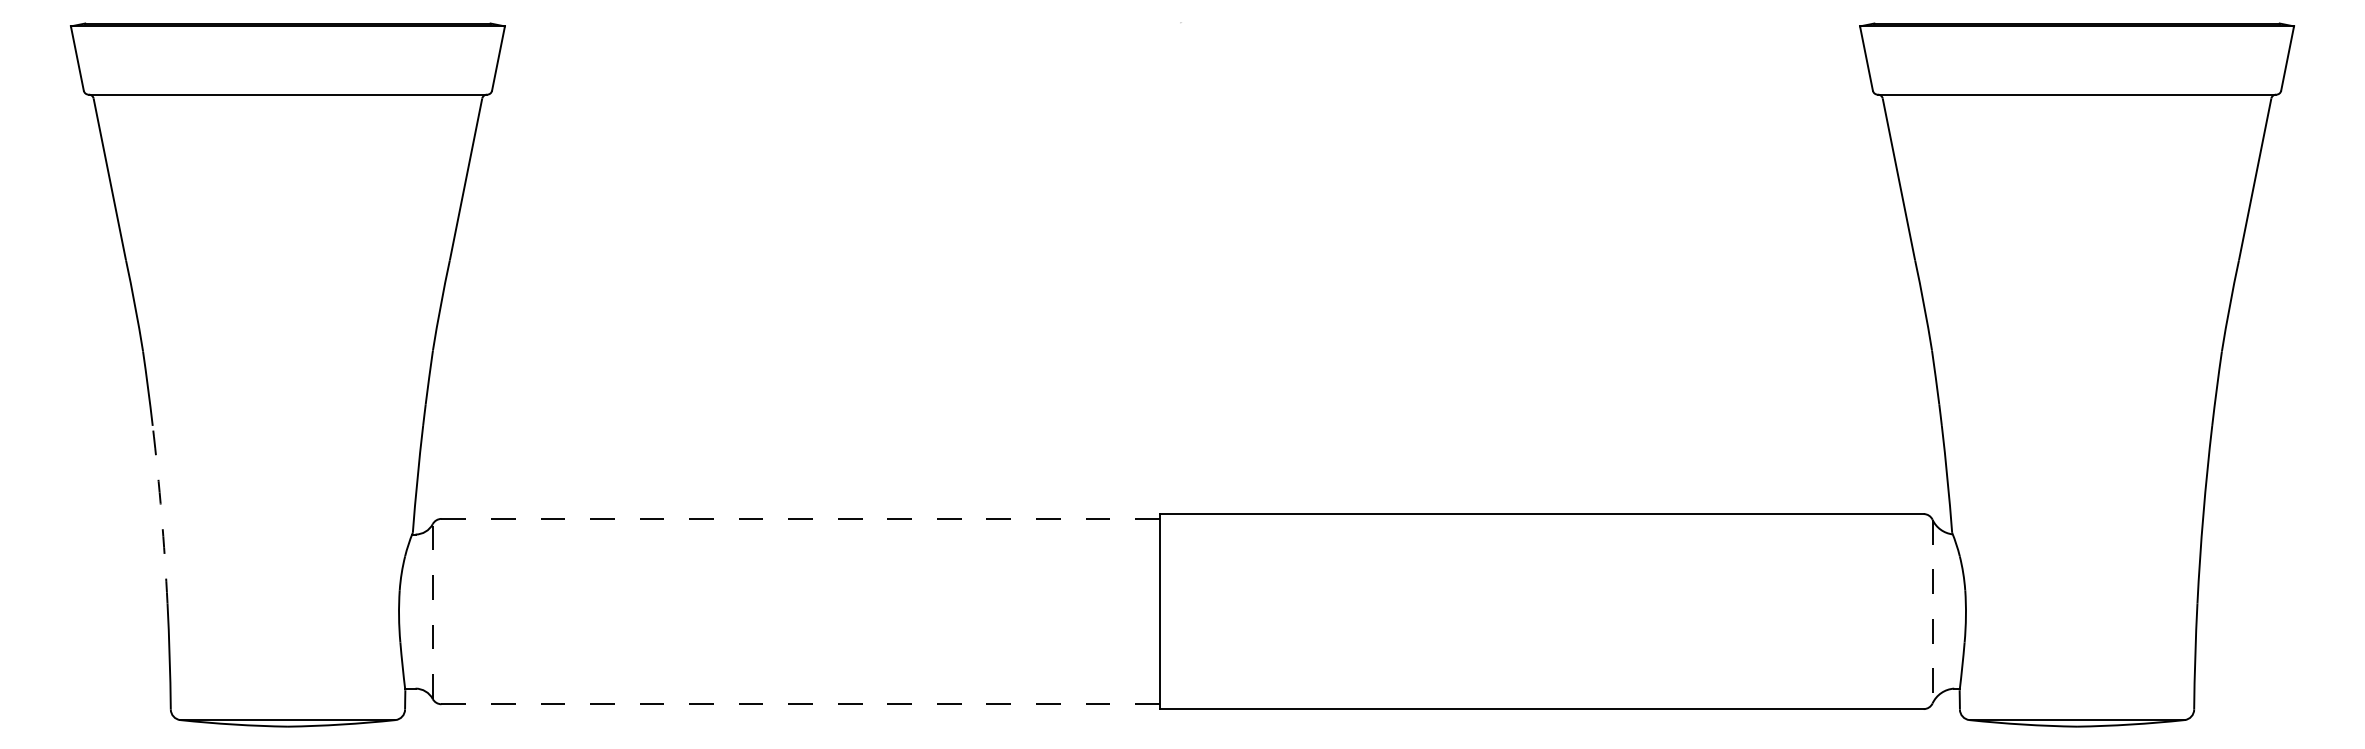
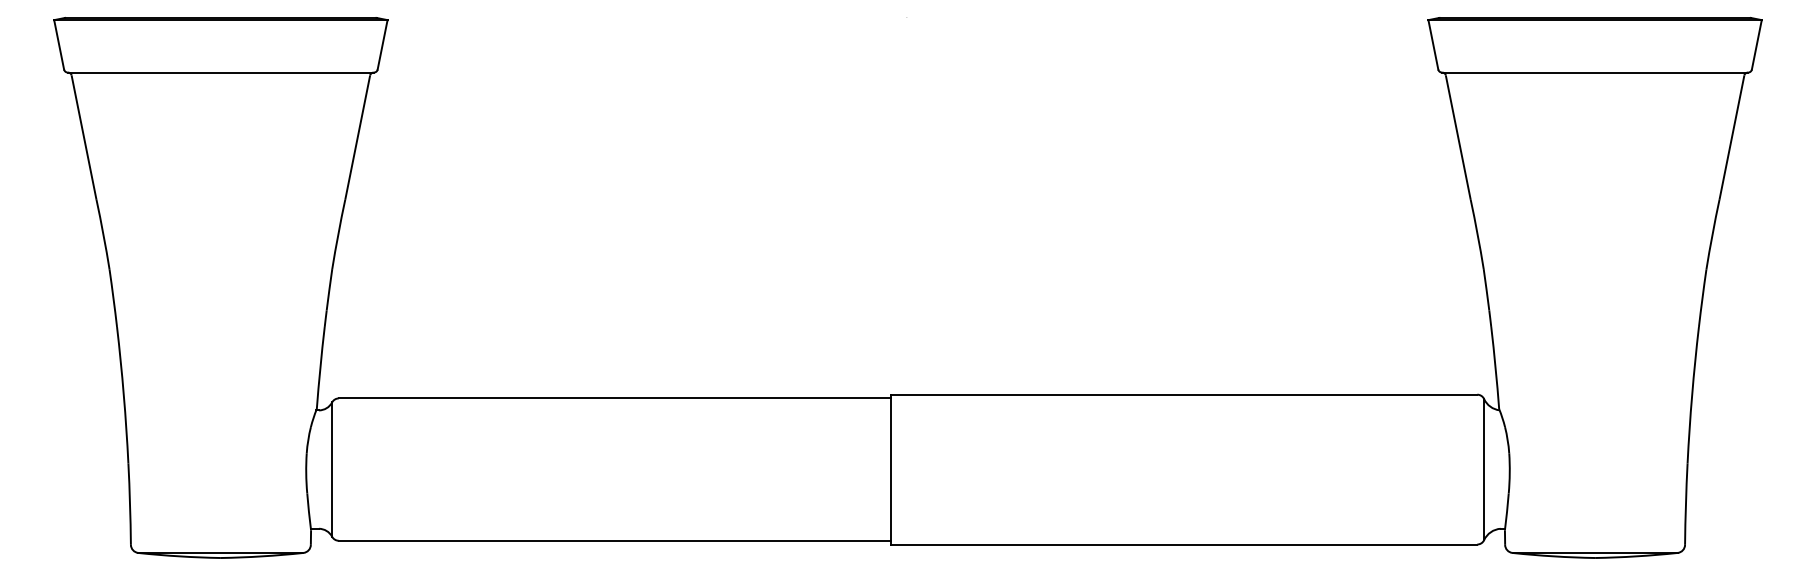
arc: (161, 514) -> (123, 395), dashed -> solid
line: (801, 518) -> (615, 398), dashed -> solid
line: (432, 611) -> (331, 469), dashed -> solid
line: (1932, 611) -> (1484, 469), dashed -> solid
line: (801, 704) -> (615, 540), dashed -> solid

